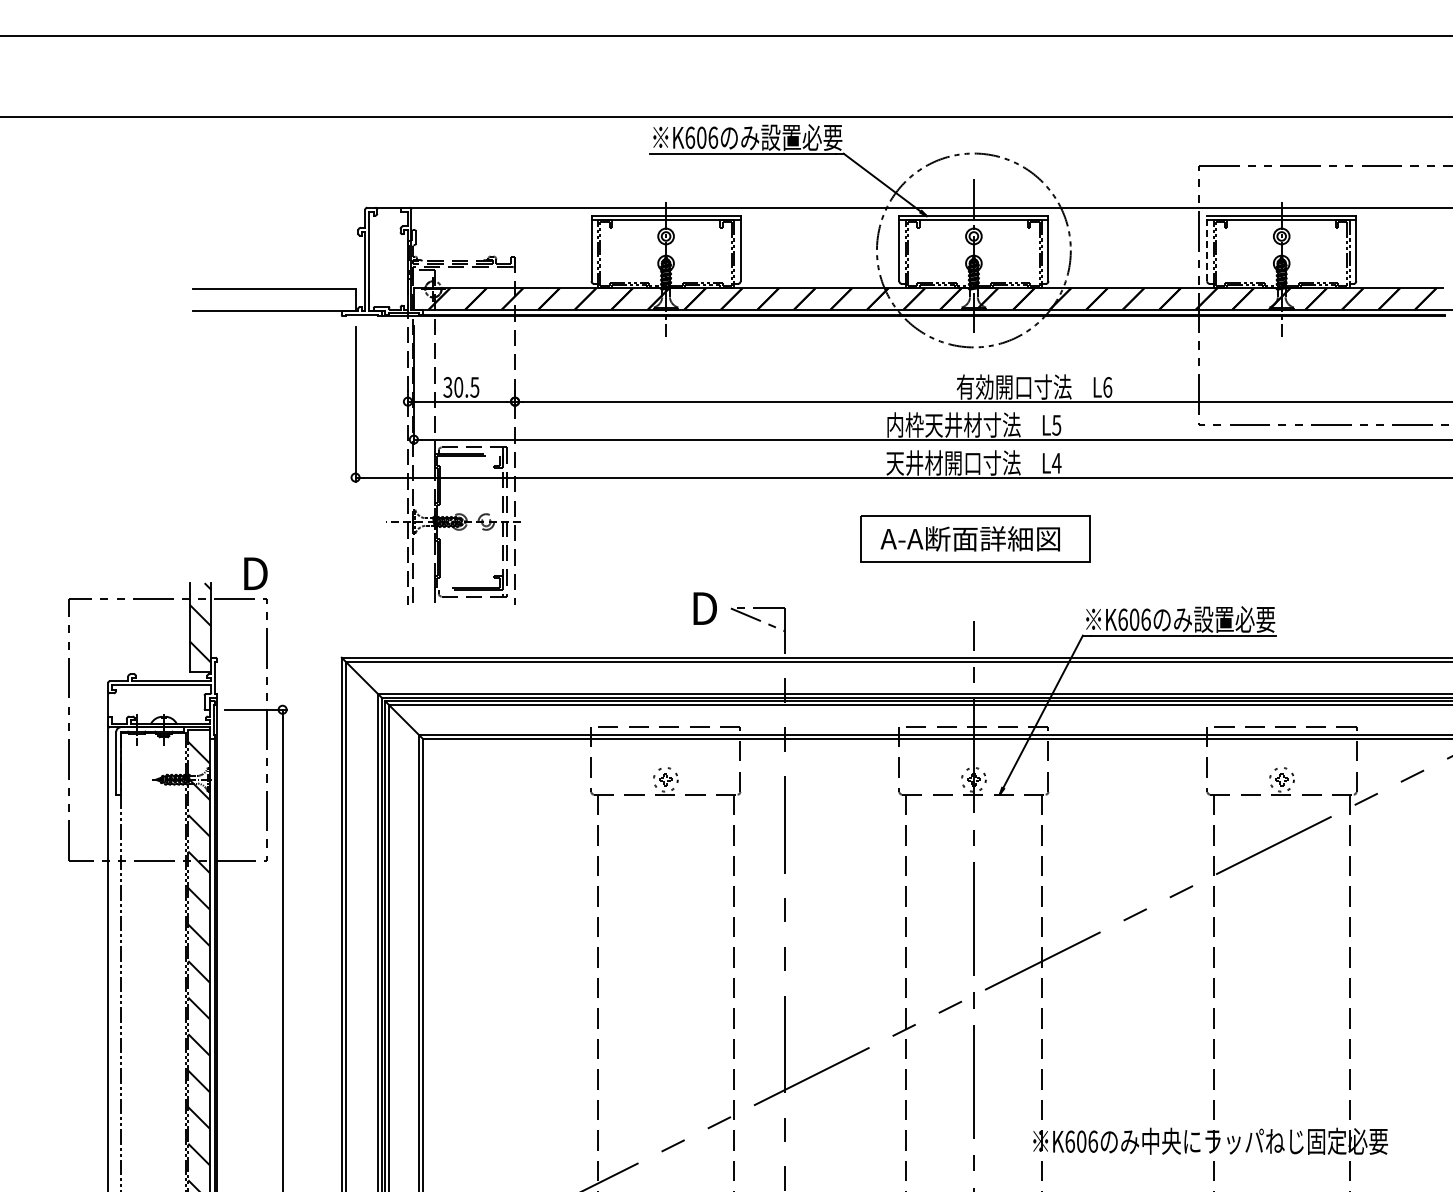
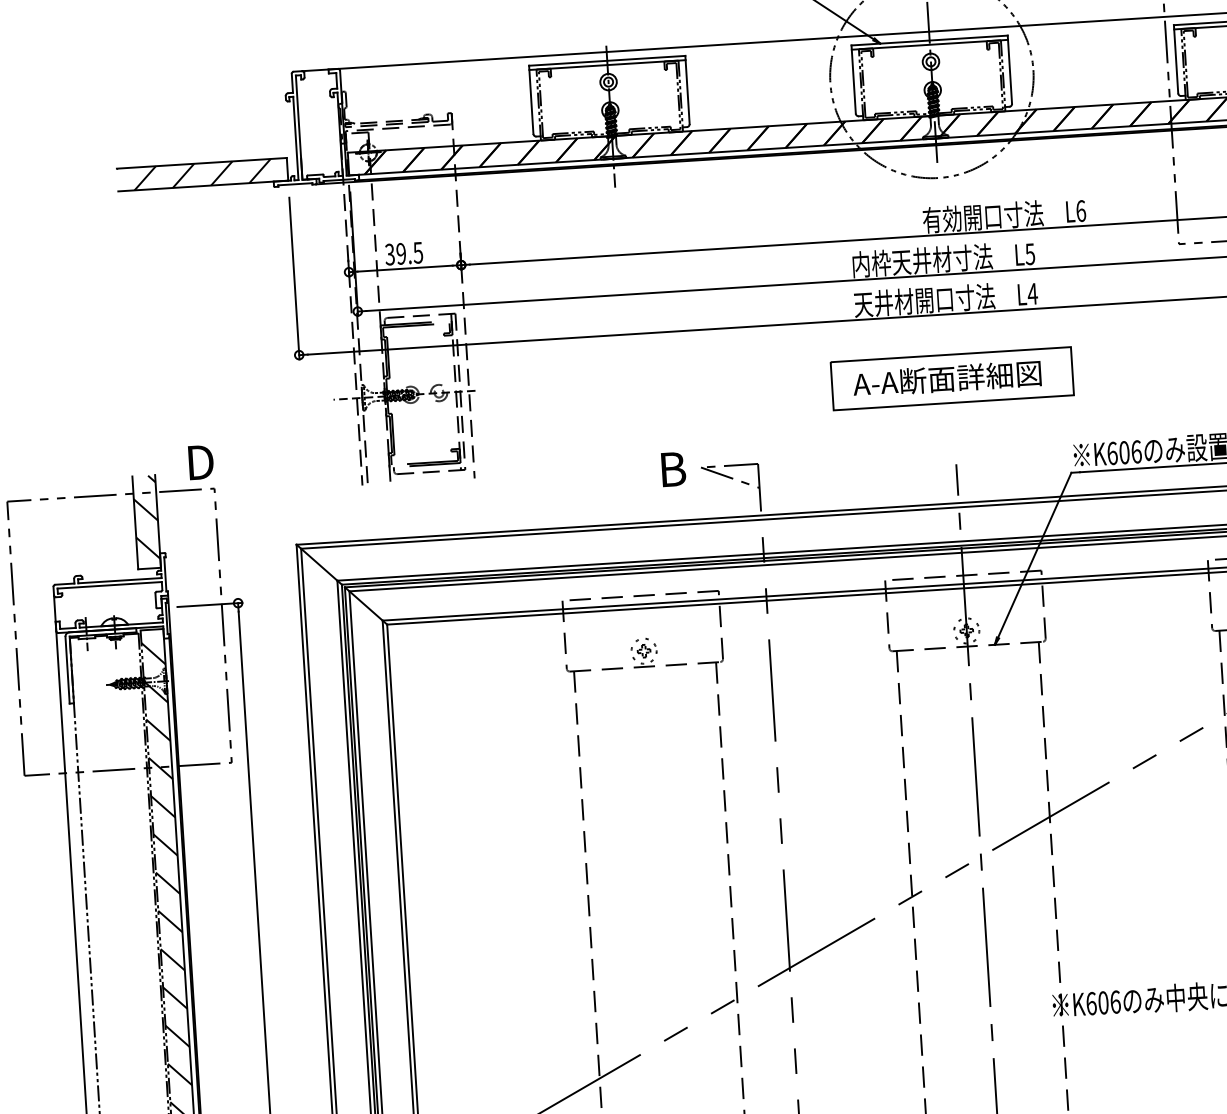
line: (1207, 248) -> (1176, 59), dashed -> solid
hatch: (274, 300) -> (202, 175), added
text: (458, 387) -> (401, 254), 30.5 -> 39.5
text: (706, 608) -> (675, 469), D -> B

